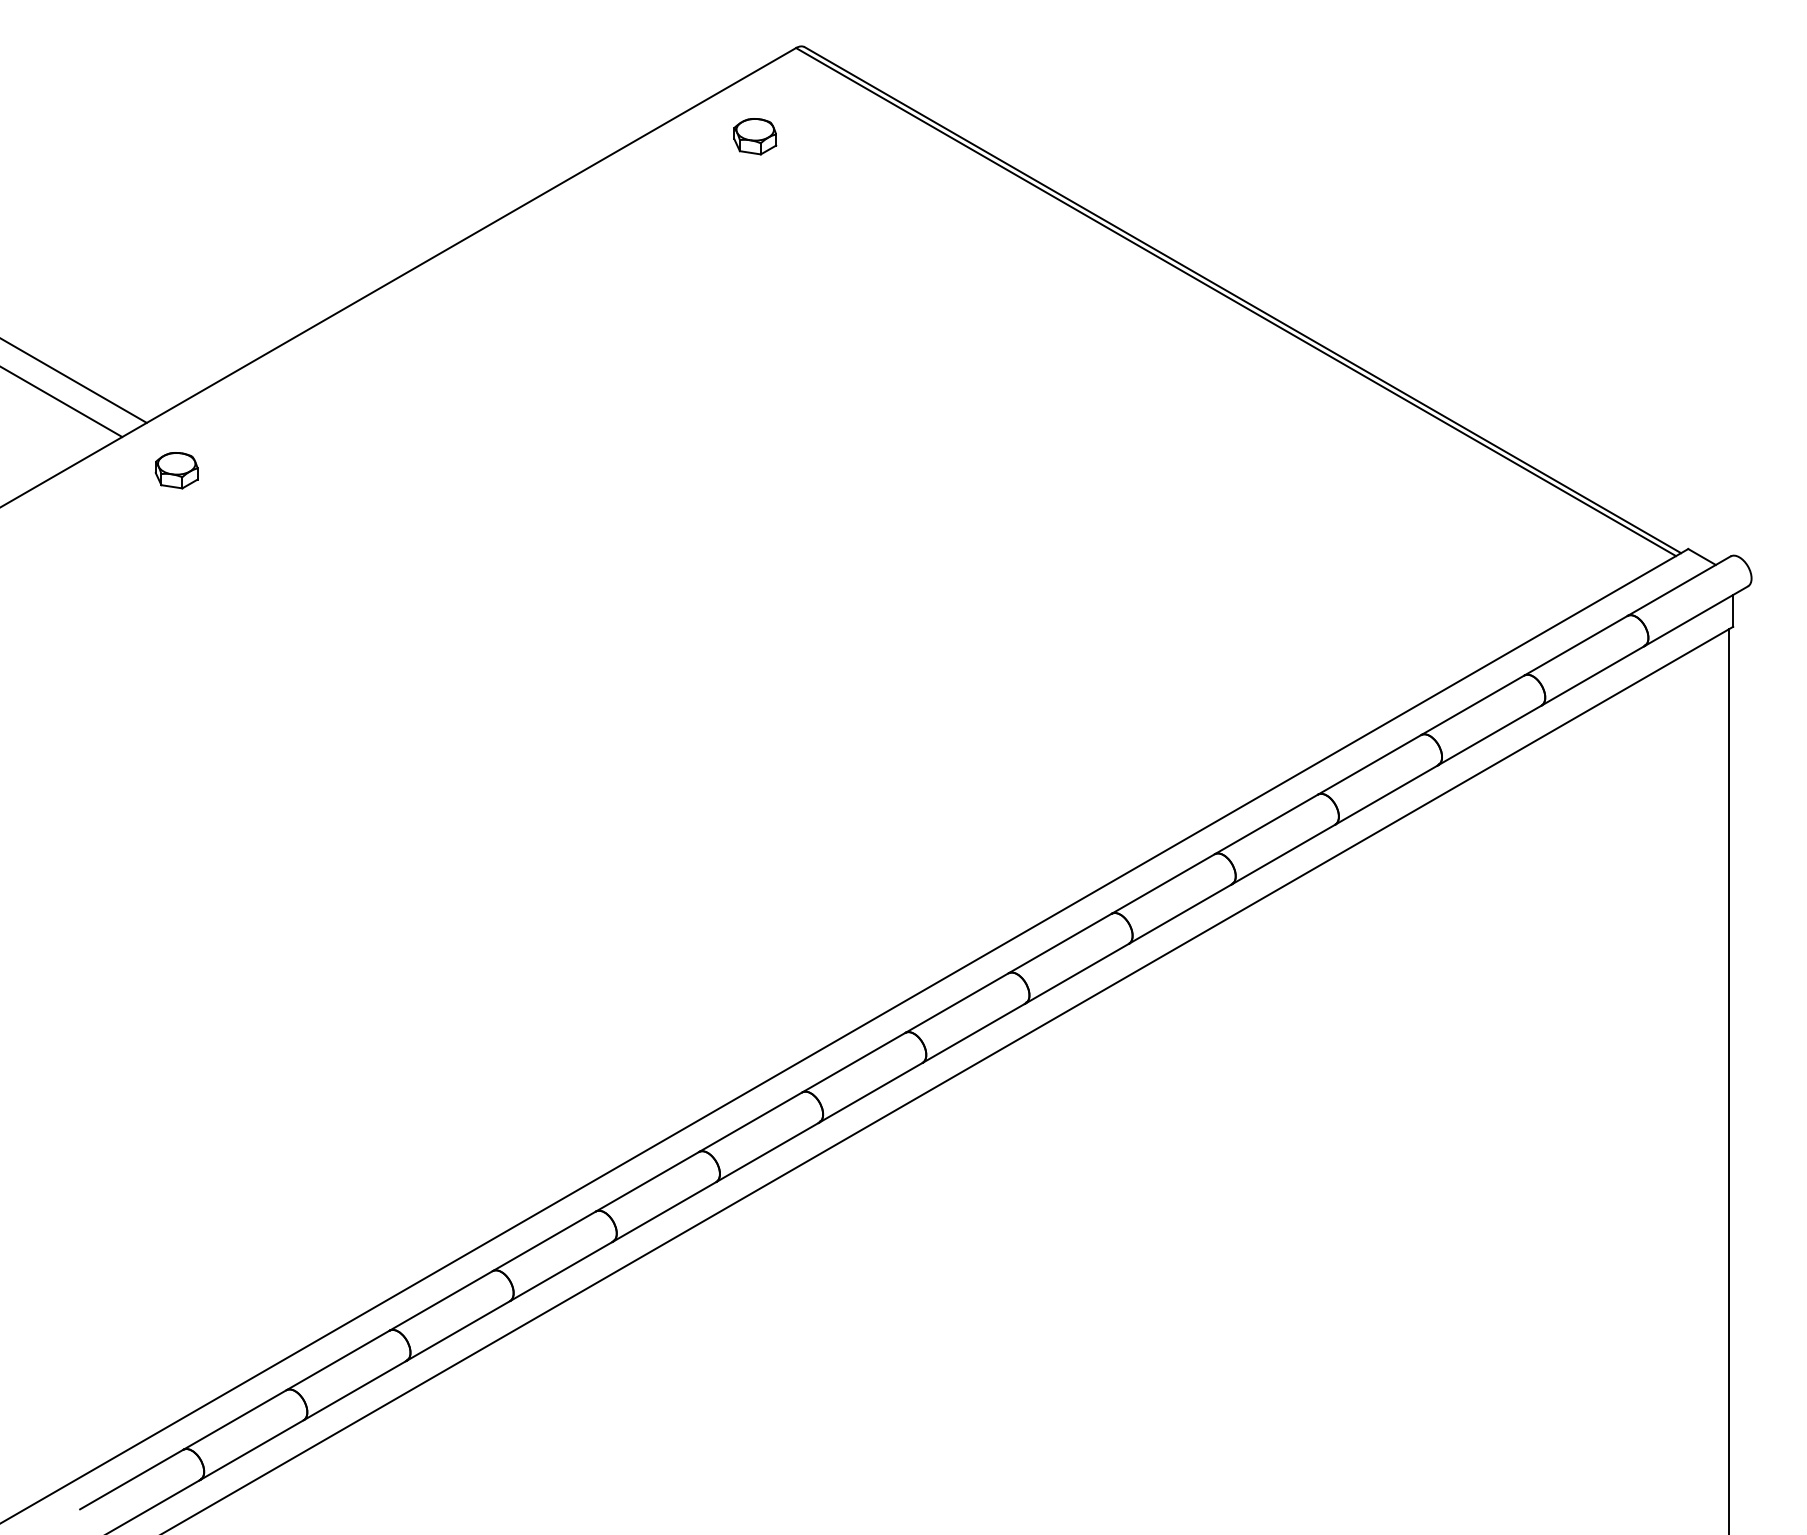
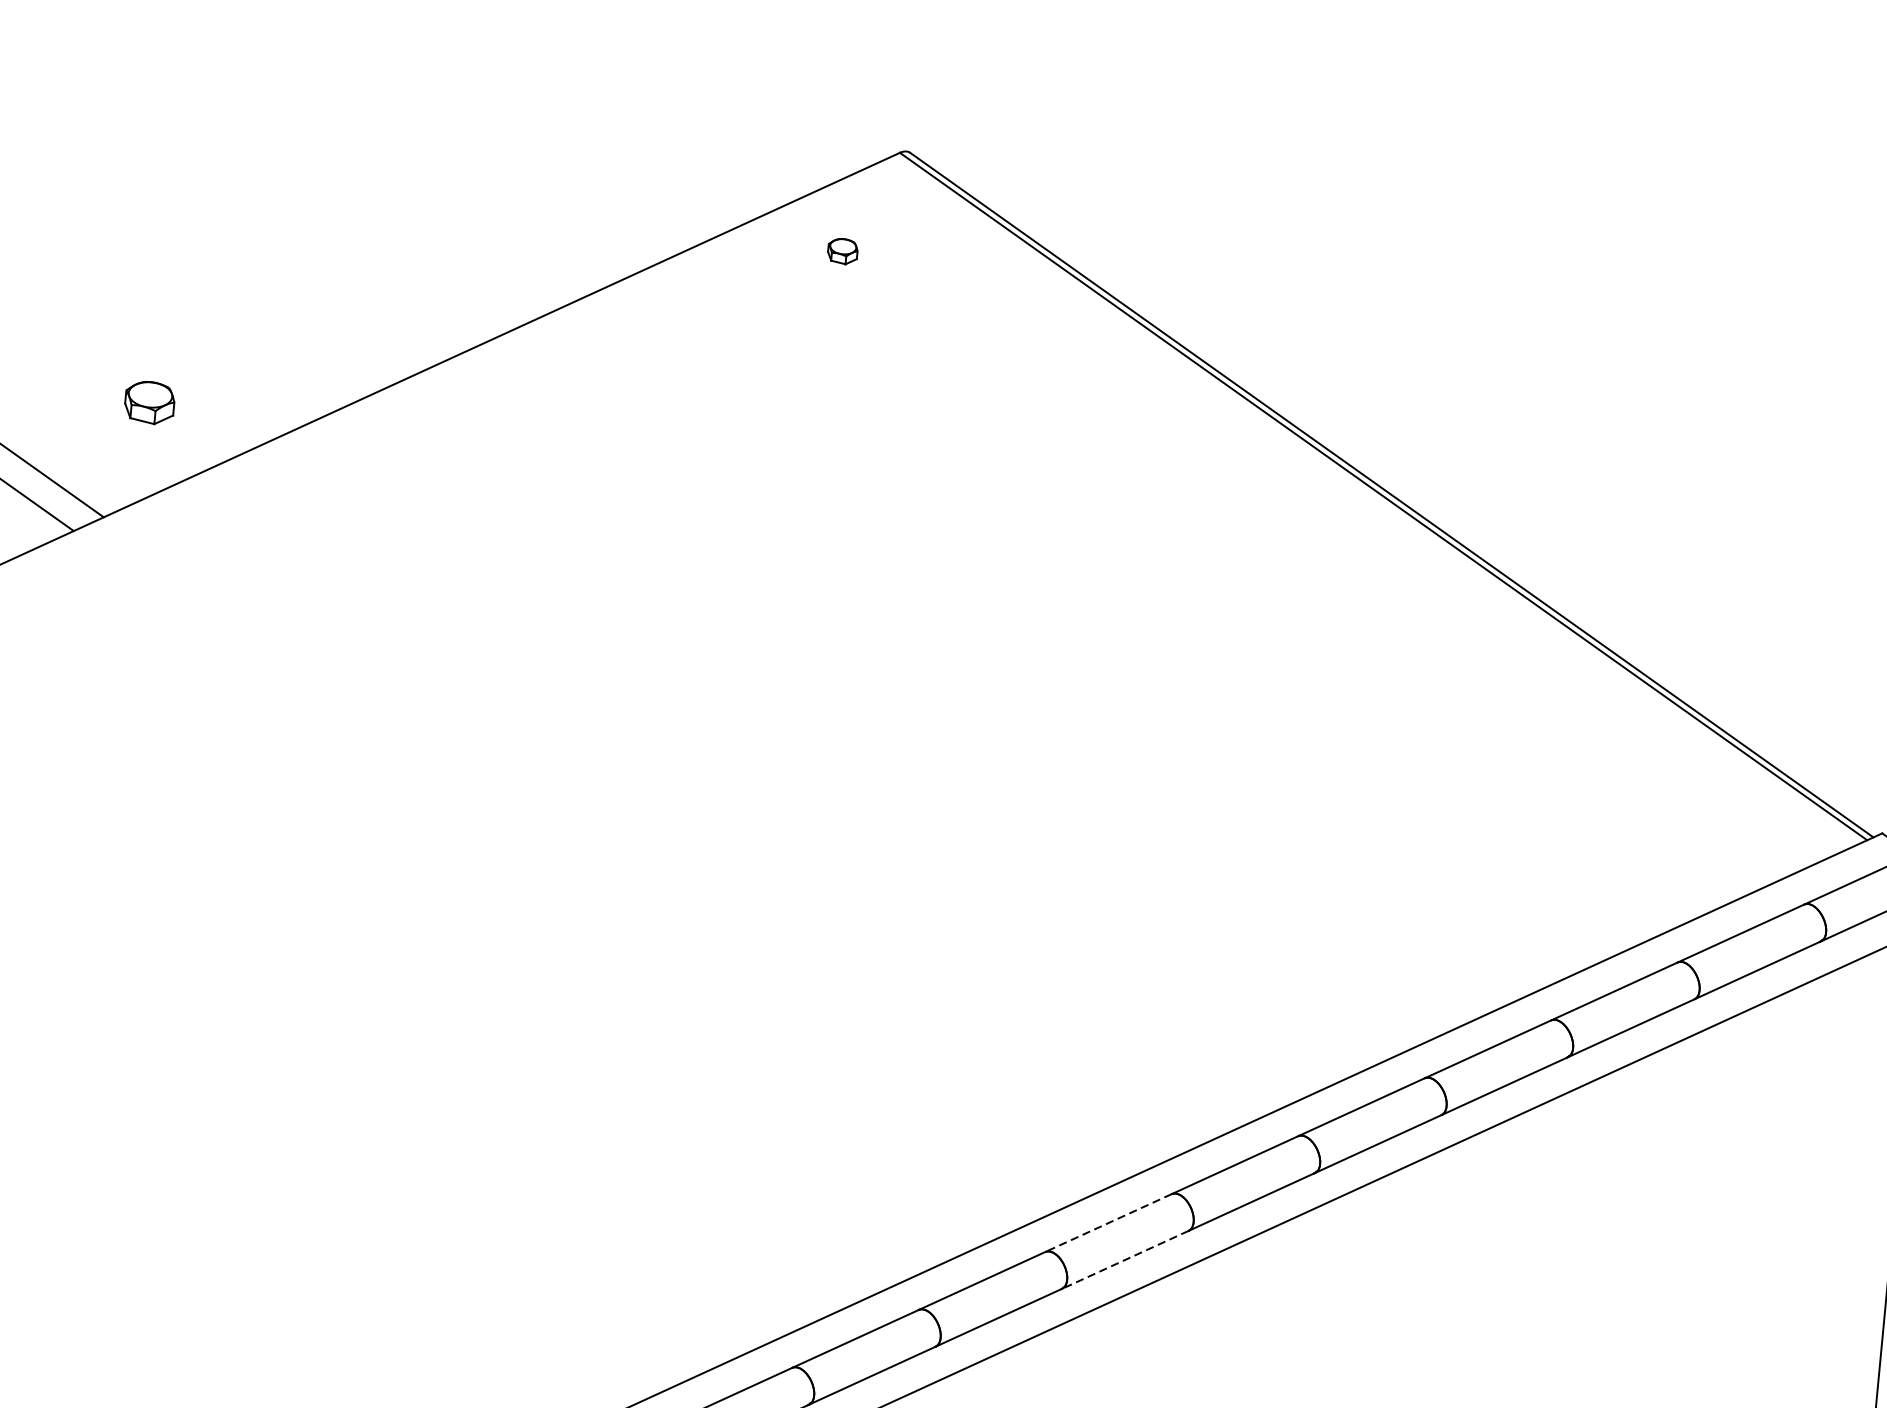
part: (755, 136) -> (843, 251), size x0.6
part: (176, 470) -> (149, 402), moved
line: (1060, 943) -> (1108, 1223), solid -> dashed
line: (1076, 974) -> (1124, 1260), solid -> dashed

